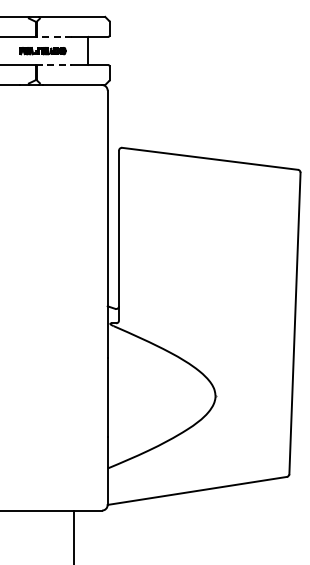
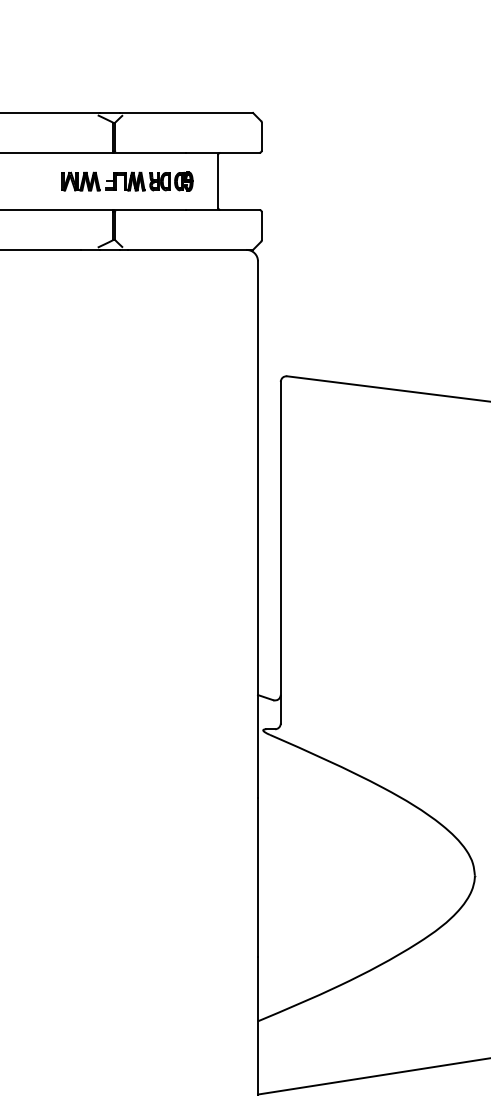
line: (53, 36) -> (148, 152), dashed -> solid
part: (42, 50) -> (126, 180), size x1.43
line: (54, 65) -> (150, 210), dashed -> solid

